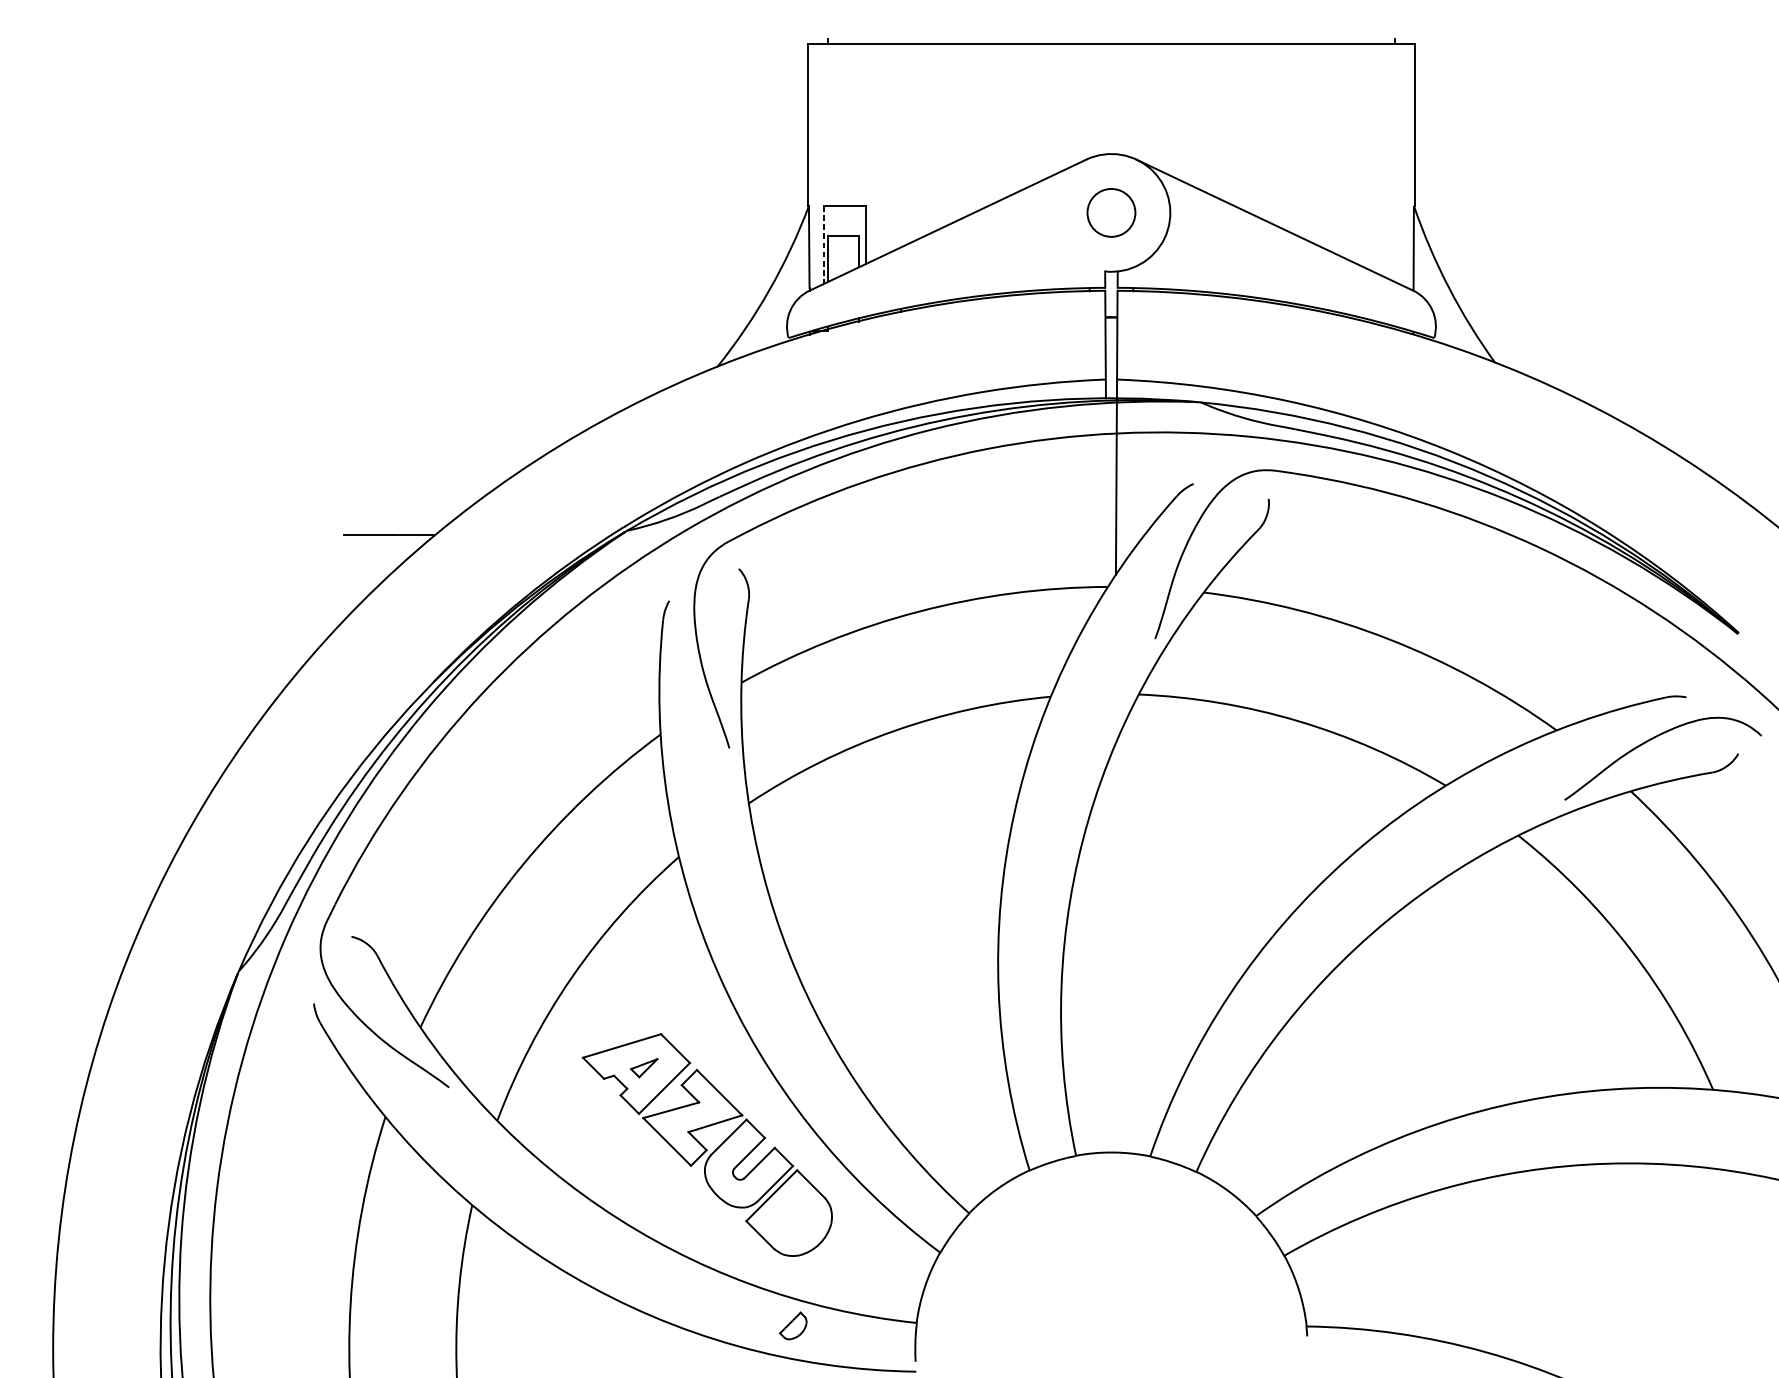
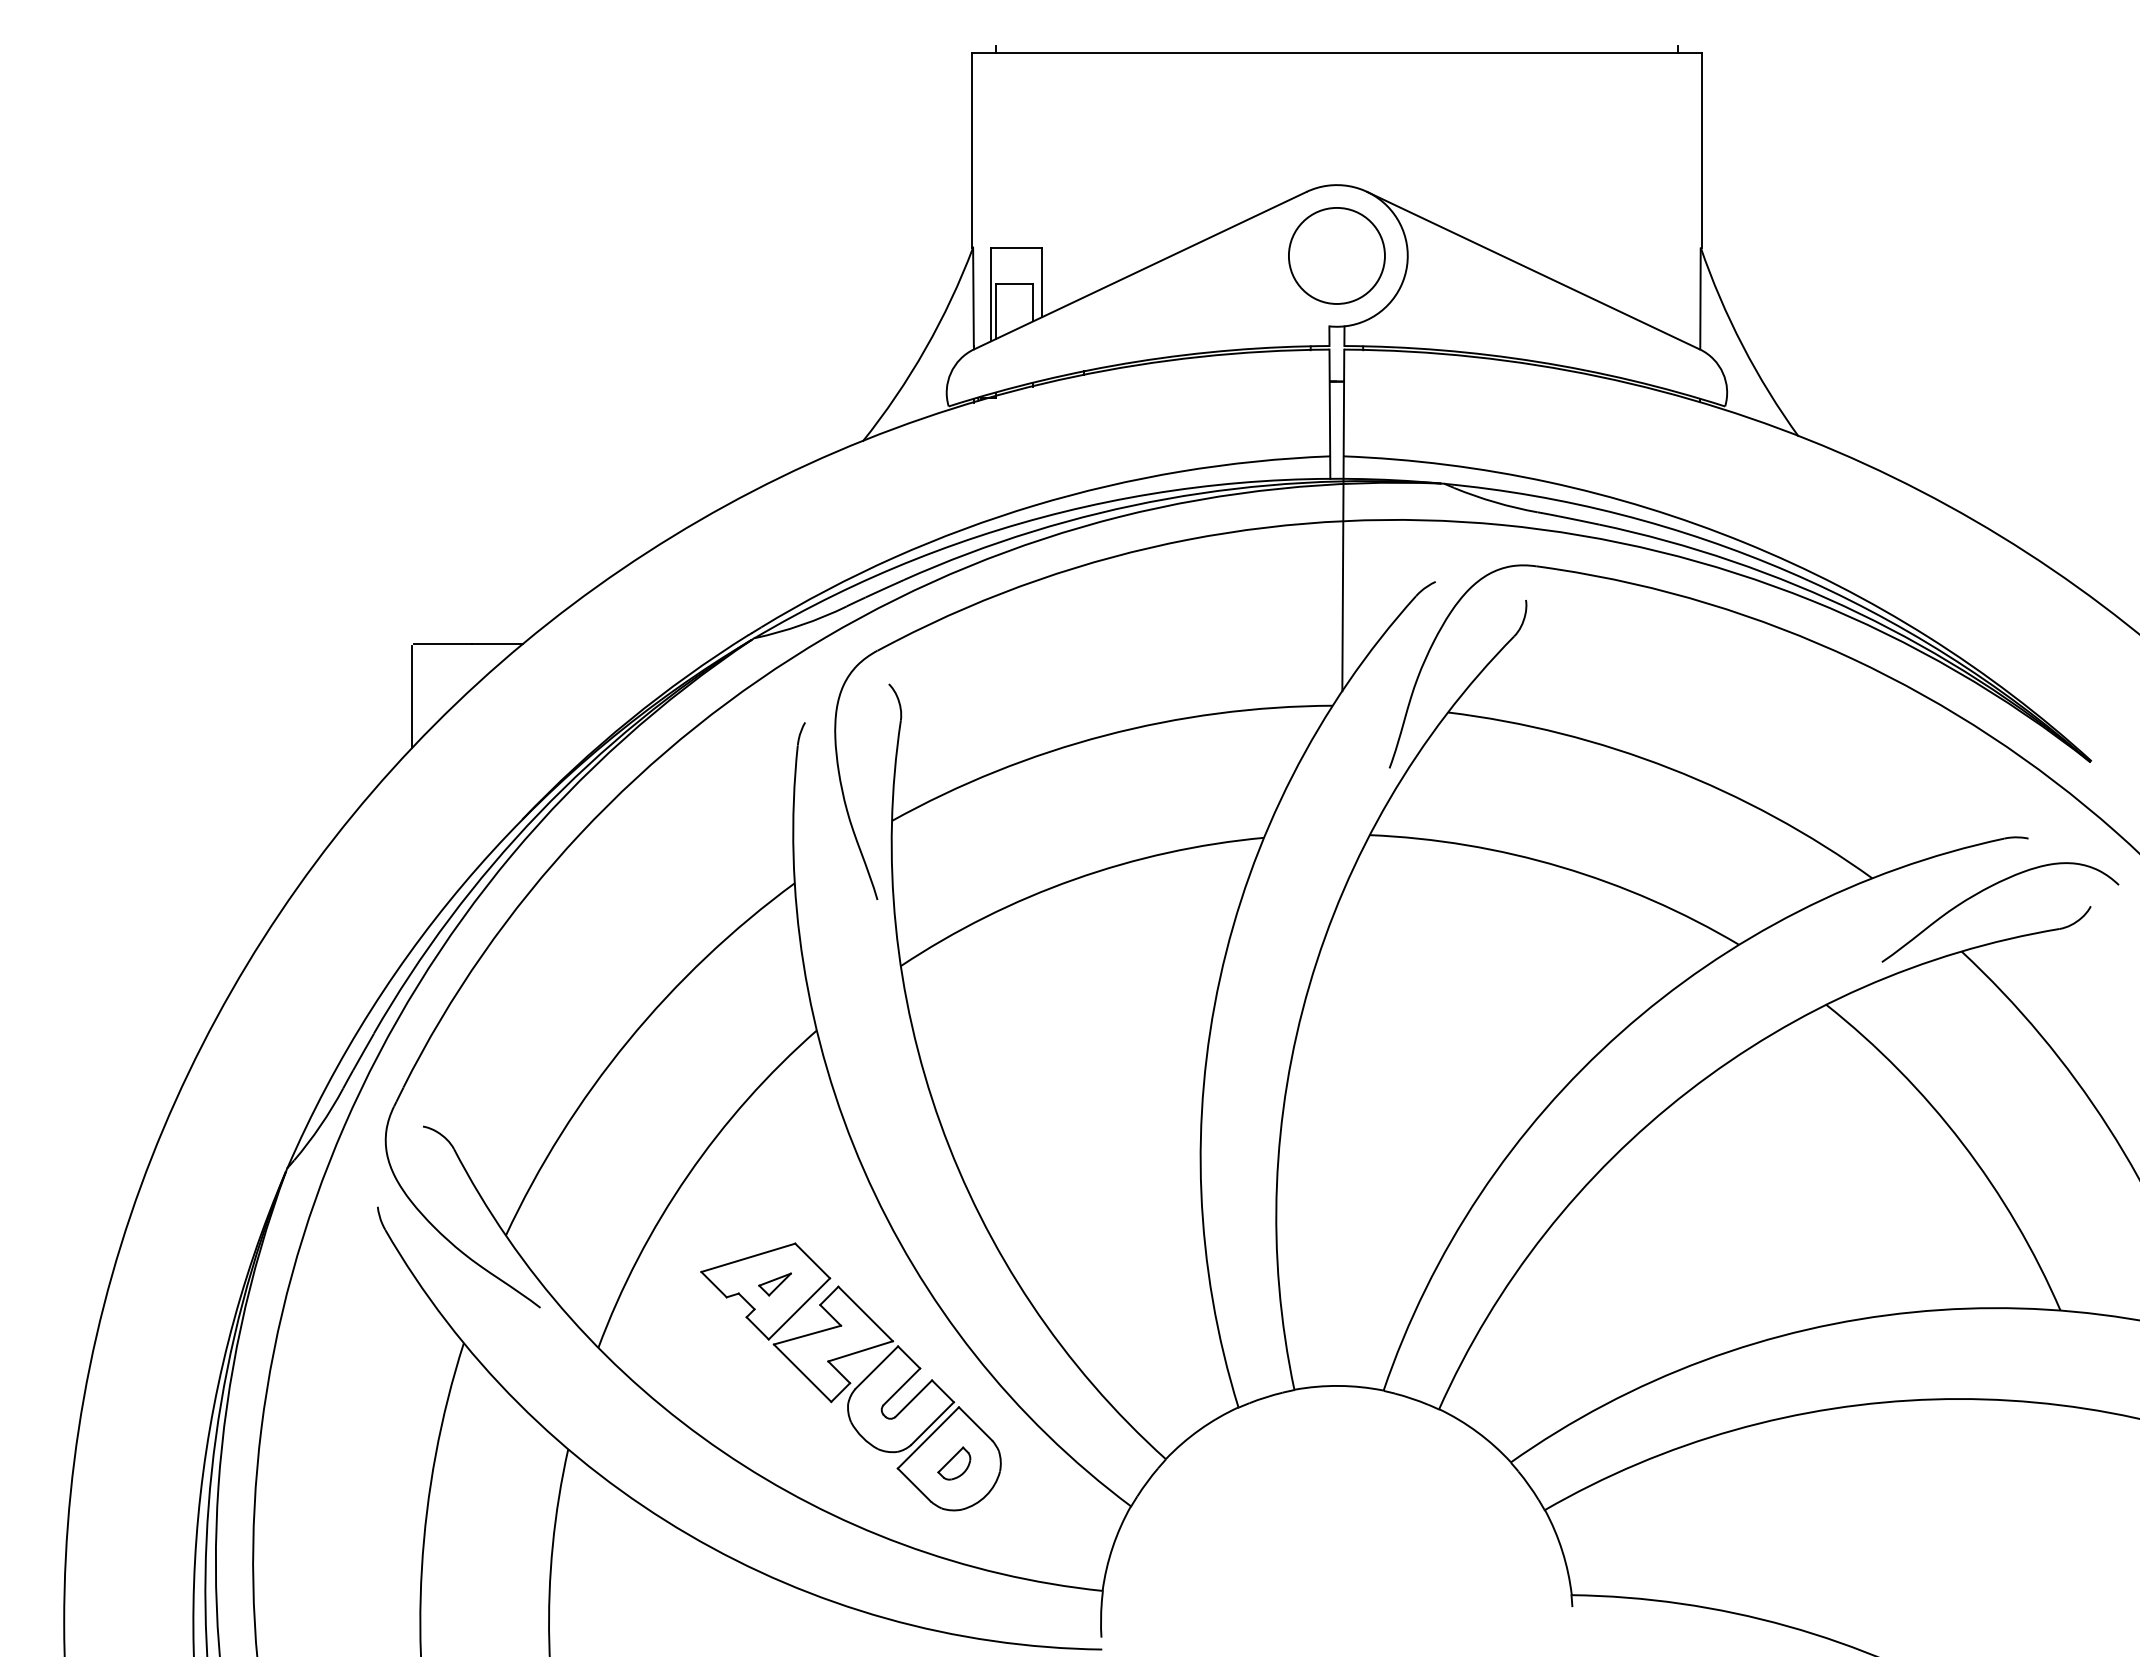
circle: (1111, 212) -> (1336, 255), size x1.67
line: (824, 244) -> (991, 294), dashed -> solid
line: (342, 579) -> (412, 696), added
part: (793, 1325) -> (954, 1463), moved

